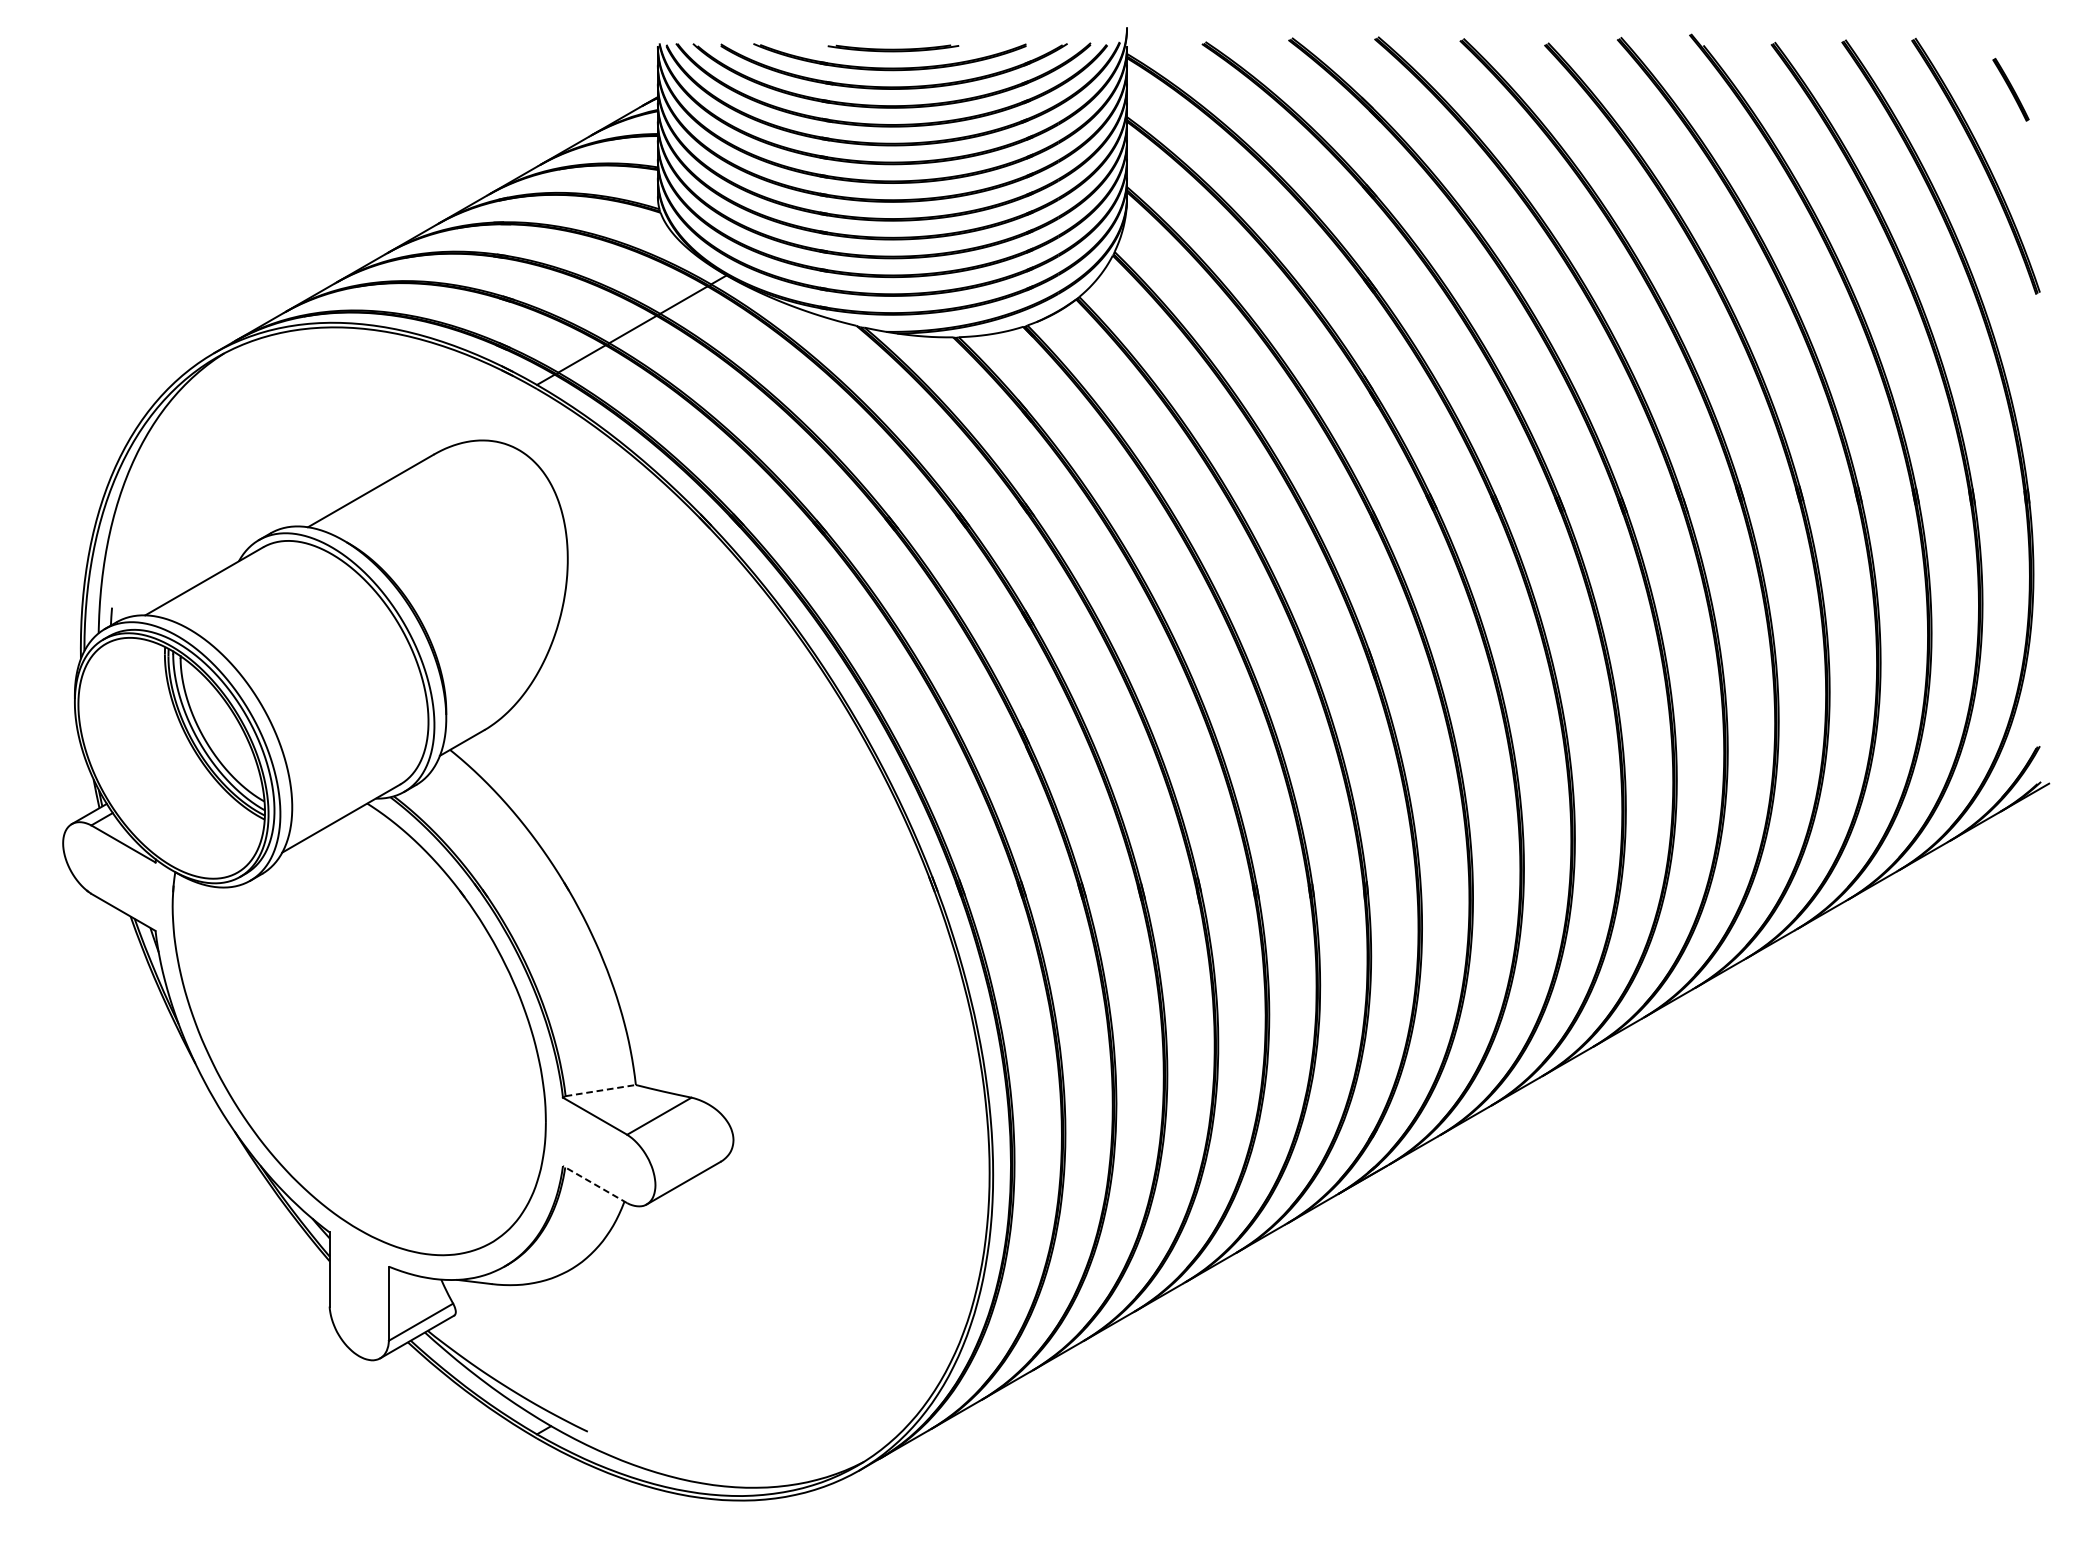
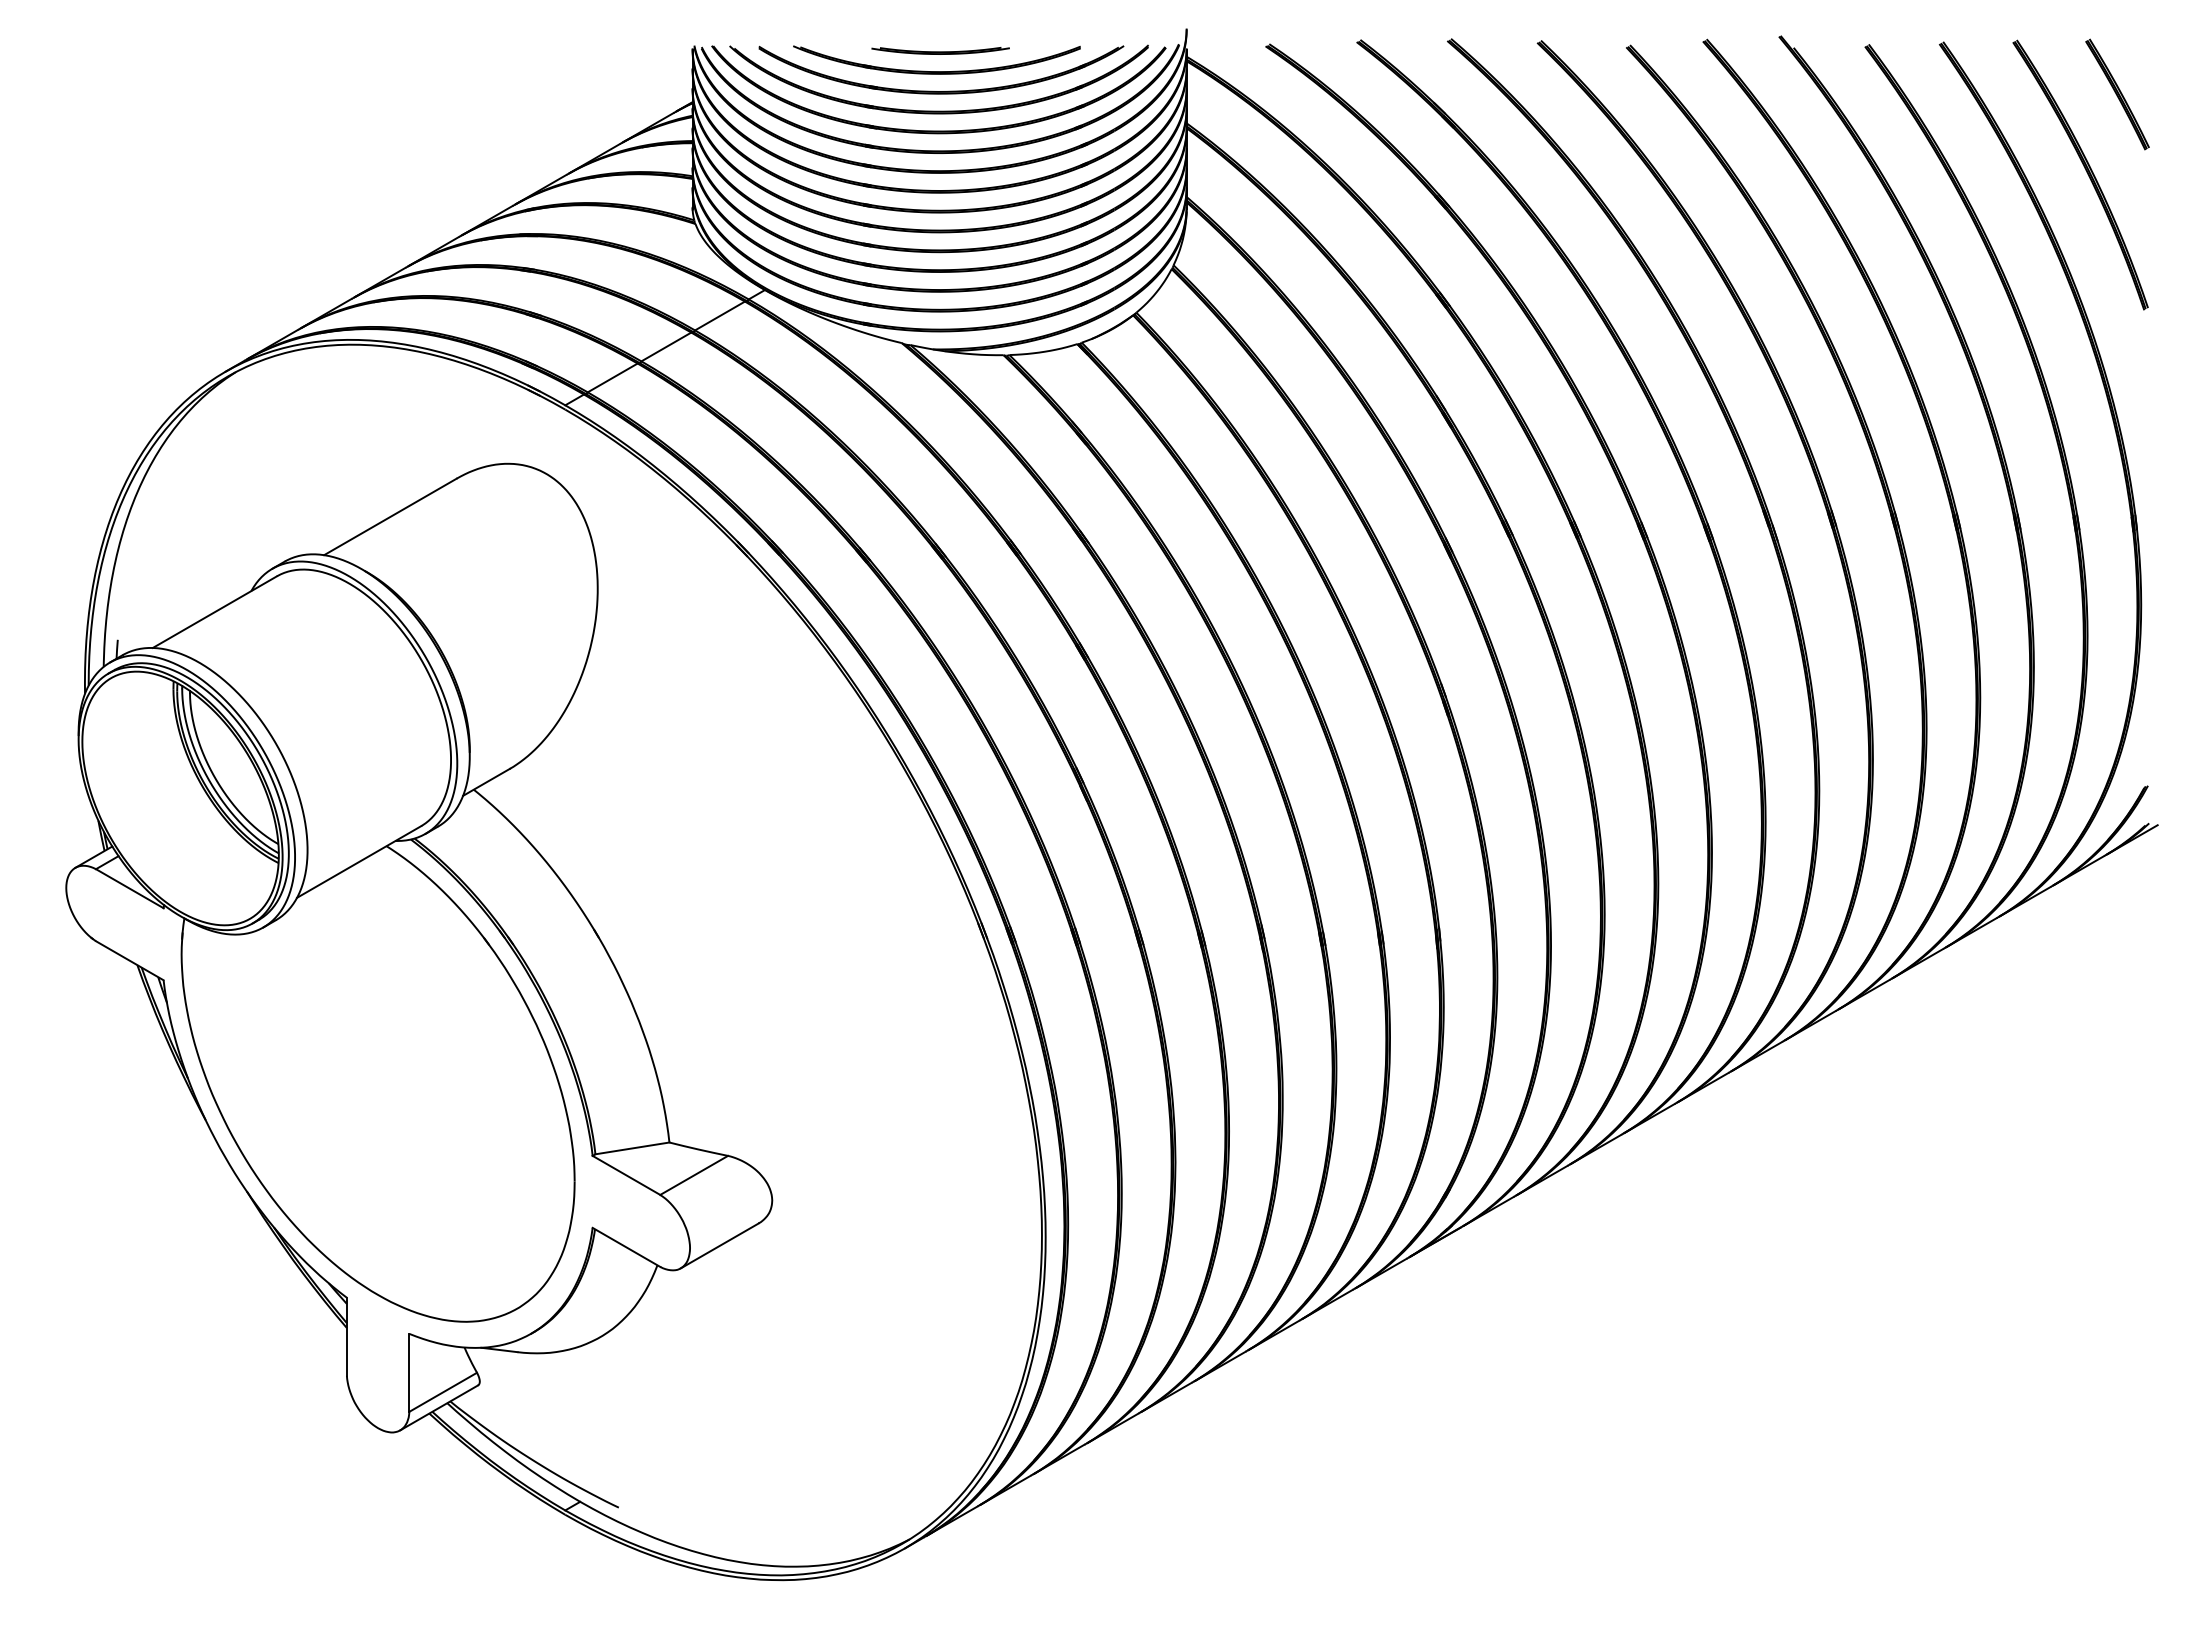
part: (2010, 89) -> (2117, 94), size x1.67
line: (600, 1090) -> (632, 1148), dashed -> solid
line: (595, 1184) -> (626, 1247), dashed -> solid

